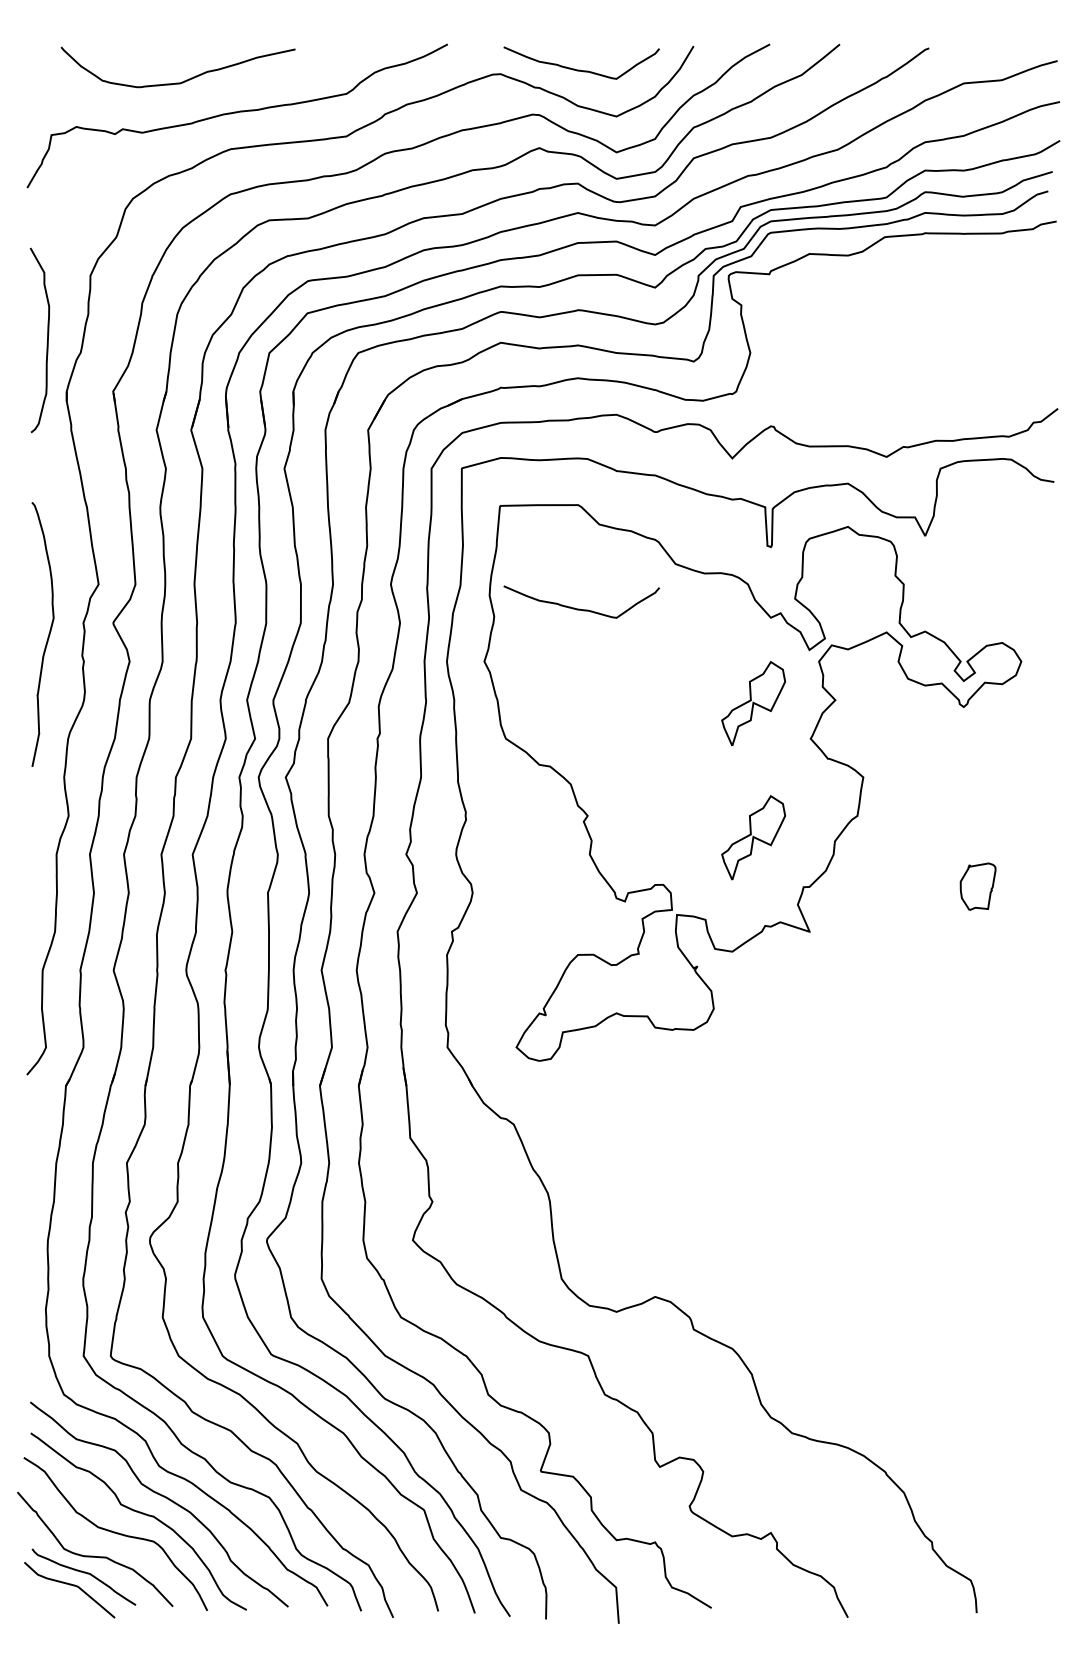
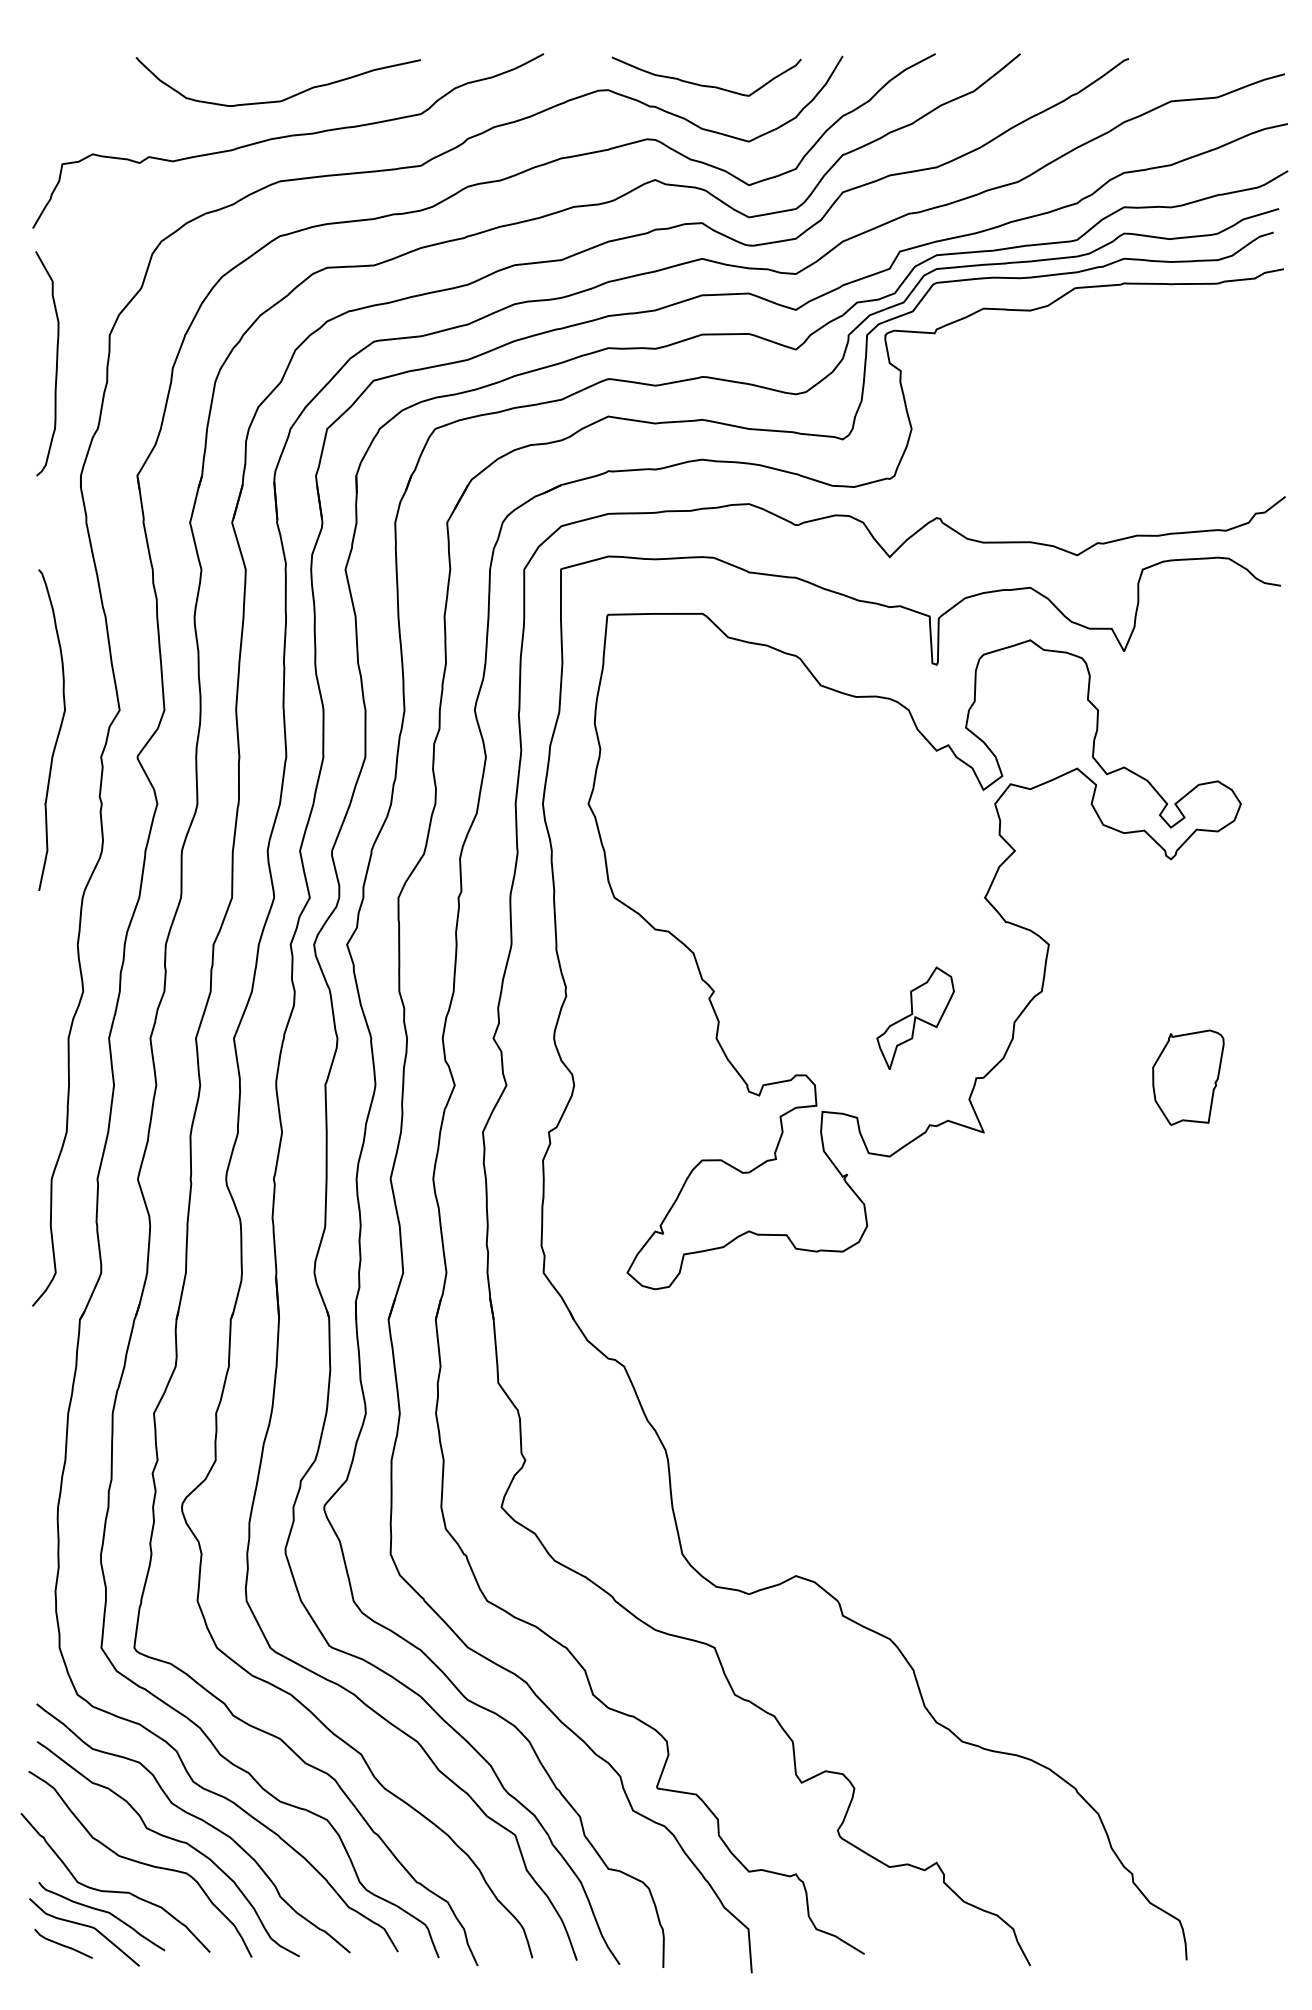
curve: (183, 81) -> (284, 98), moved
curve: (47, 340) -> (56, 363), moved
curve: (578, 608) -> (702, 739), removed
curve: (48, 634) -> (58, 730), moved
part: (753, 703) -> (915, 854), removed
part: (978, 886) -> (1188, 1077), size x1.67
curve: (52, 1600) -> (63, 1944), added

